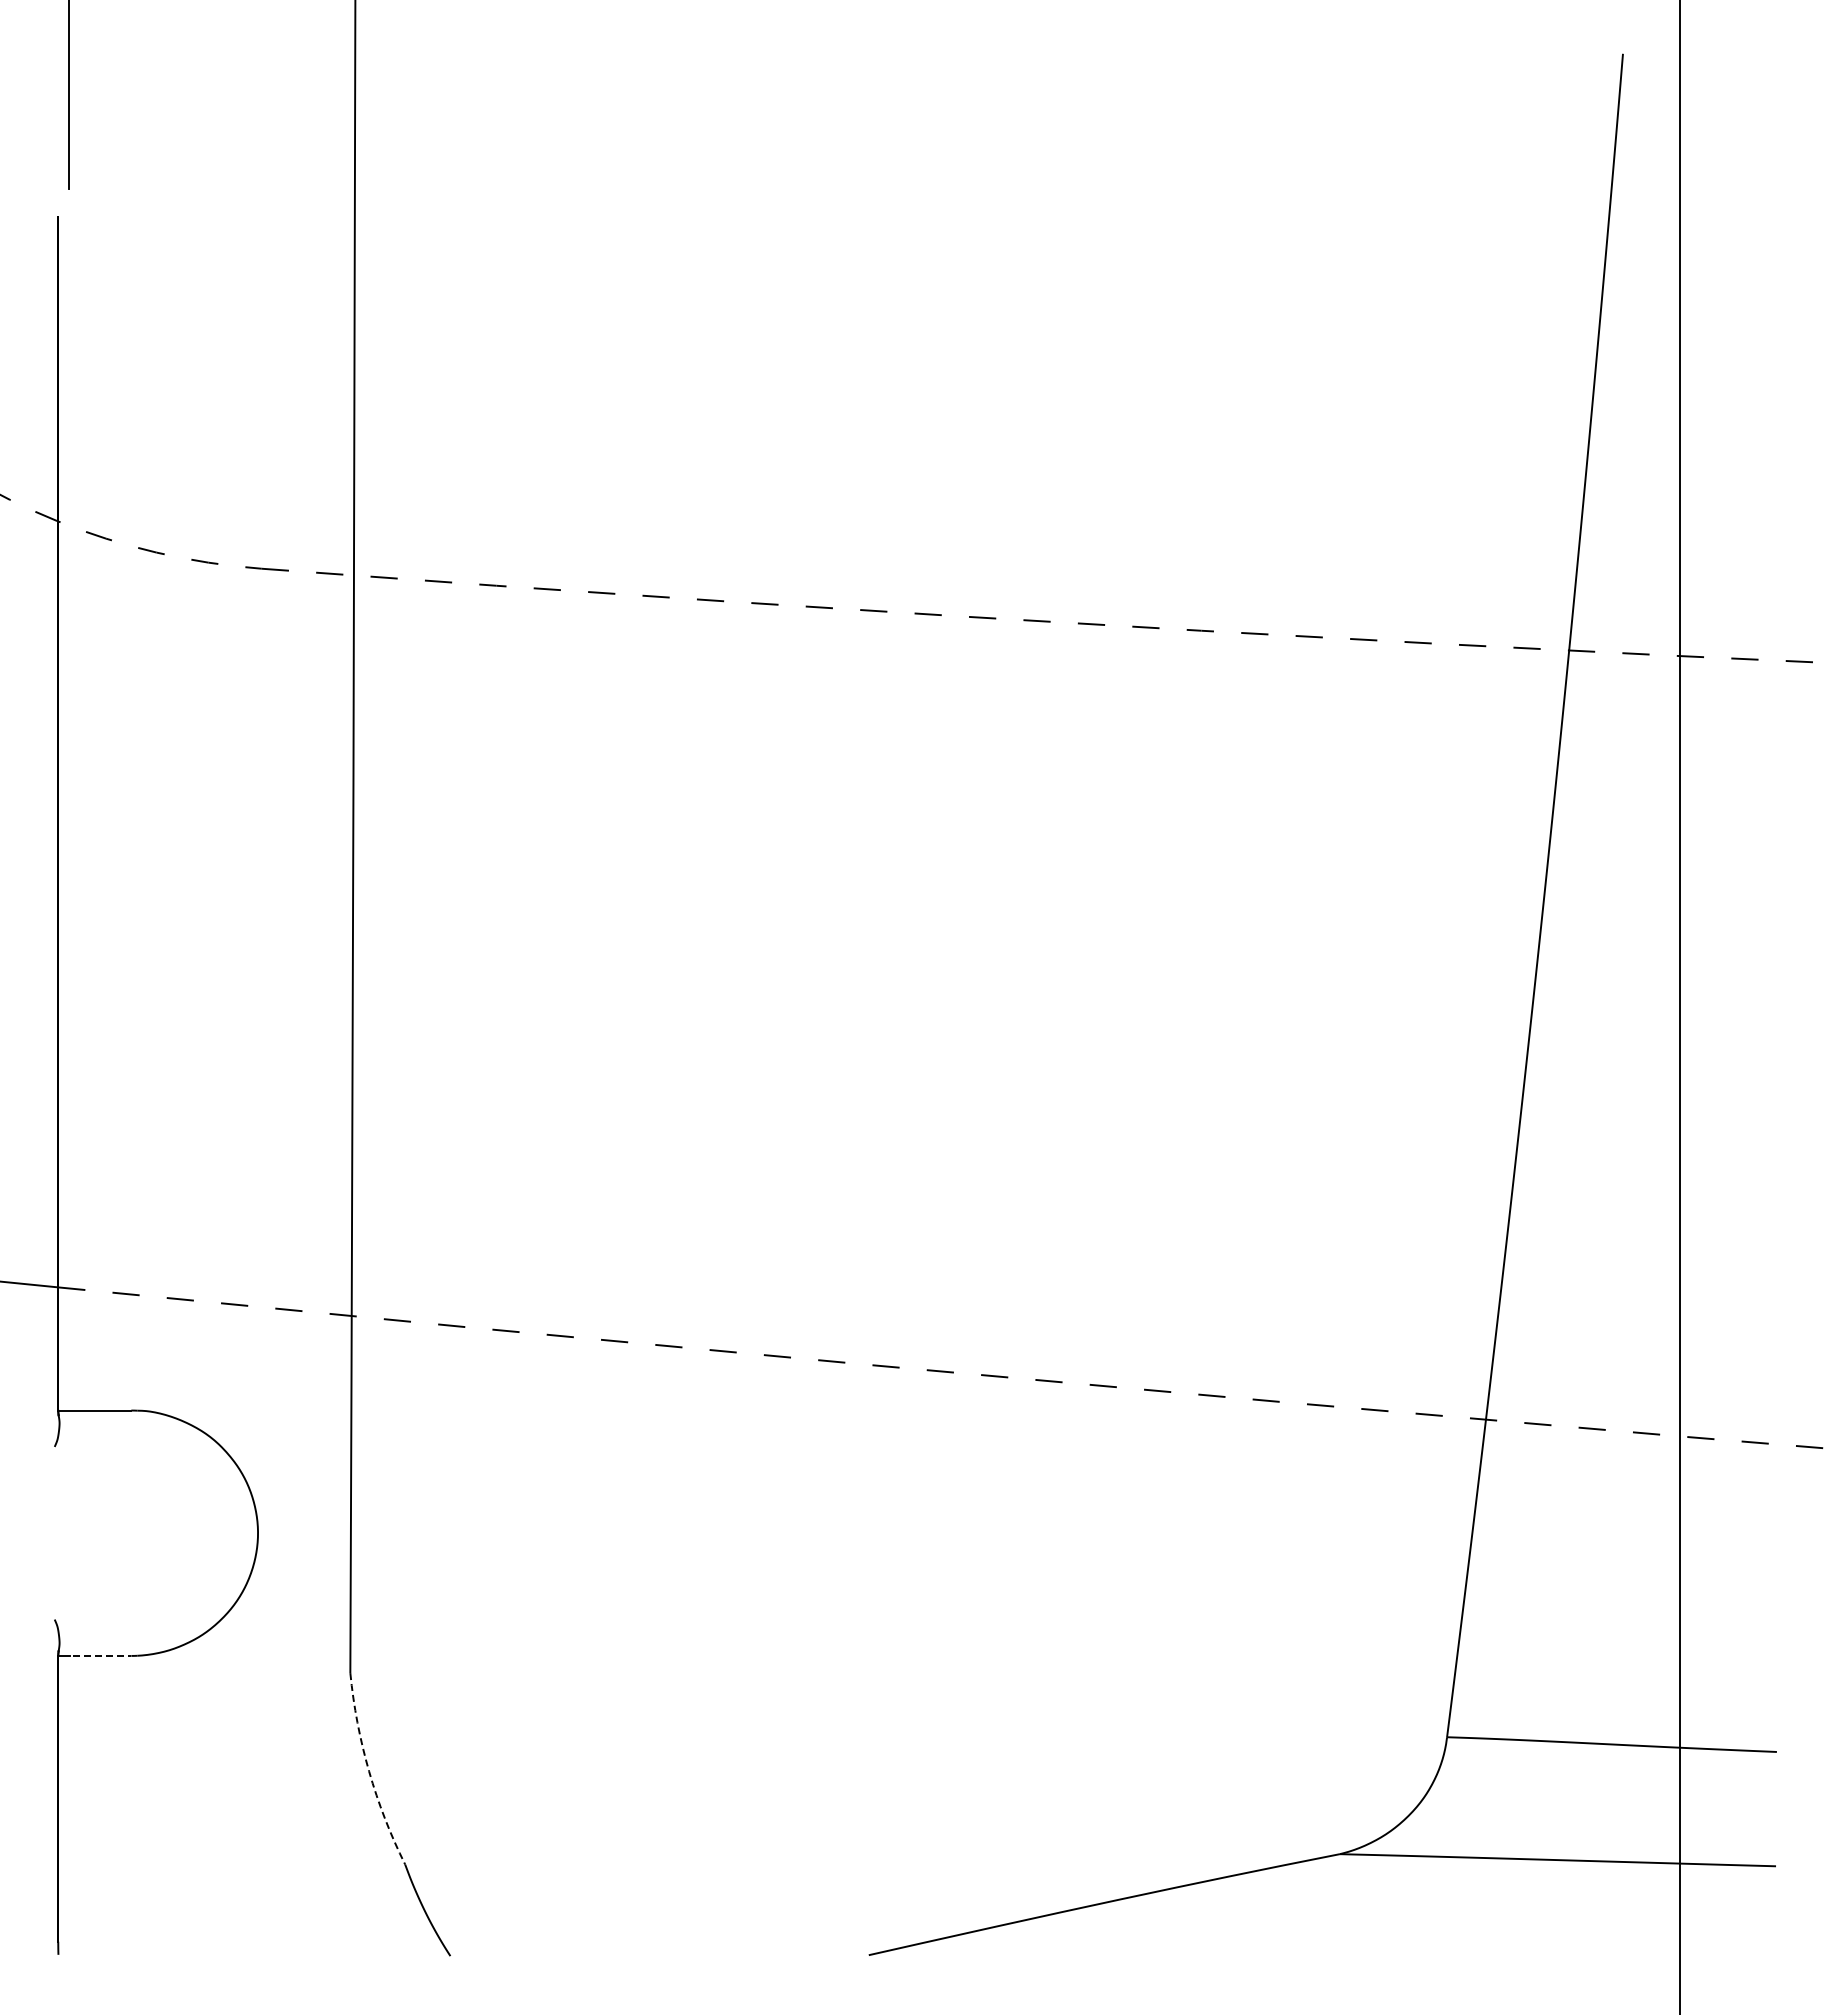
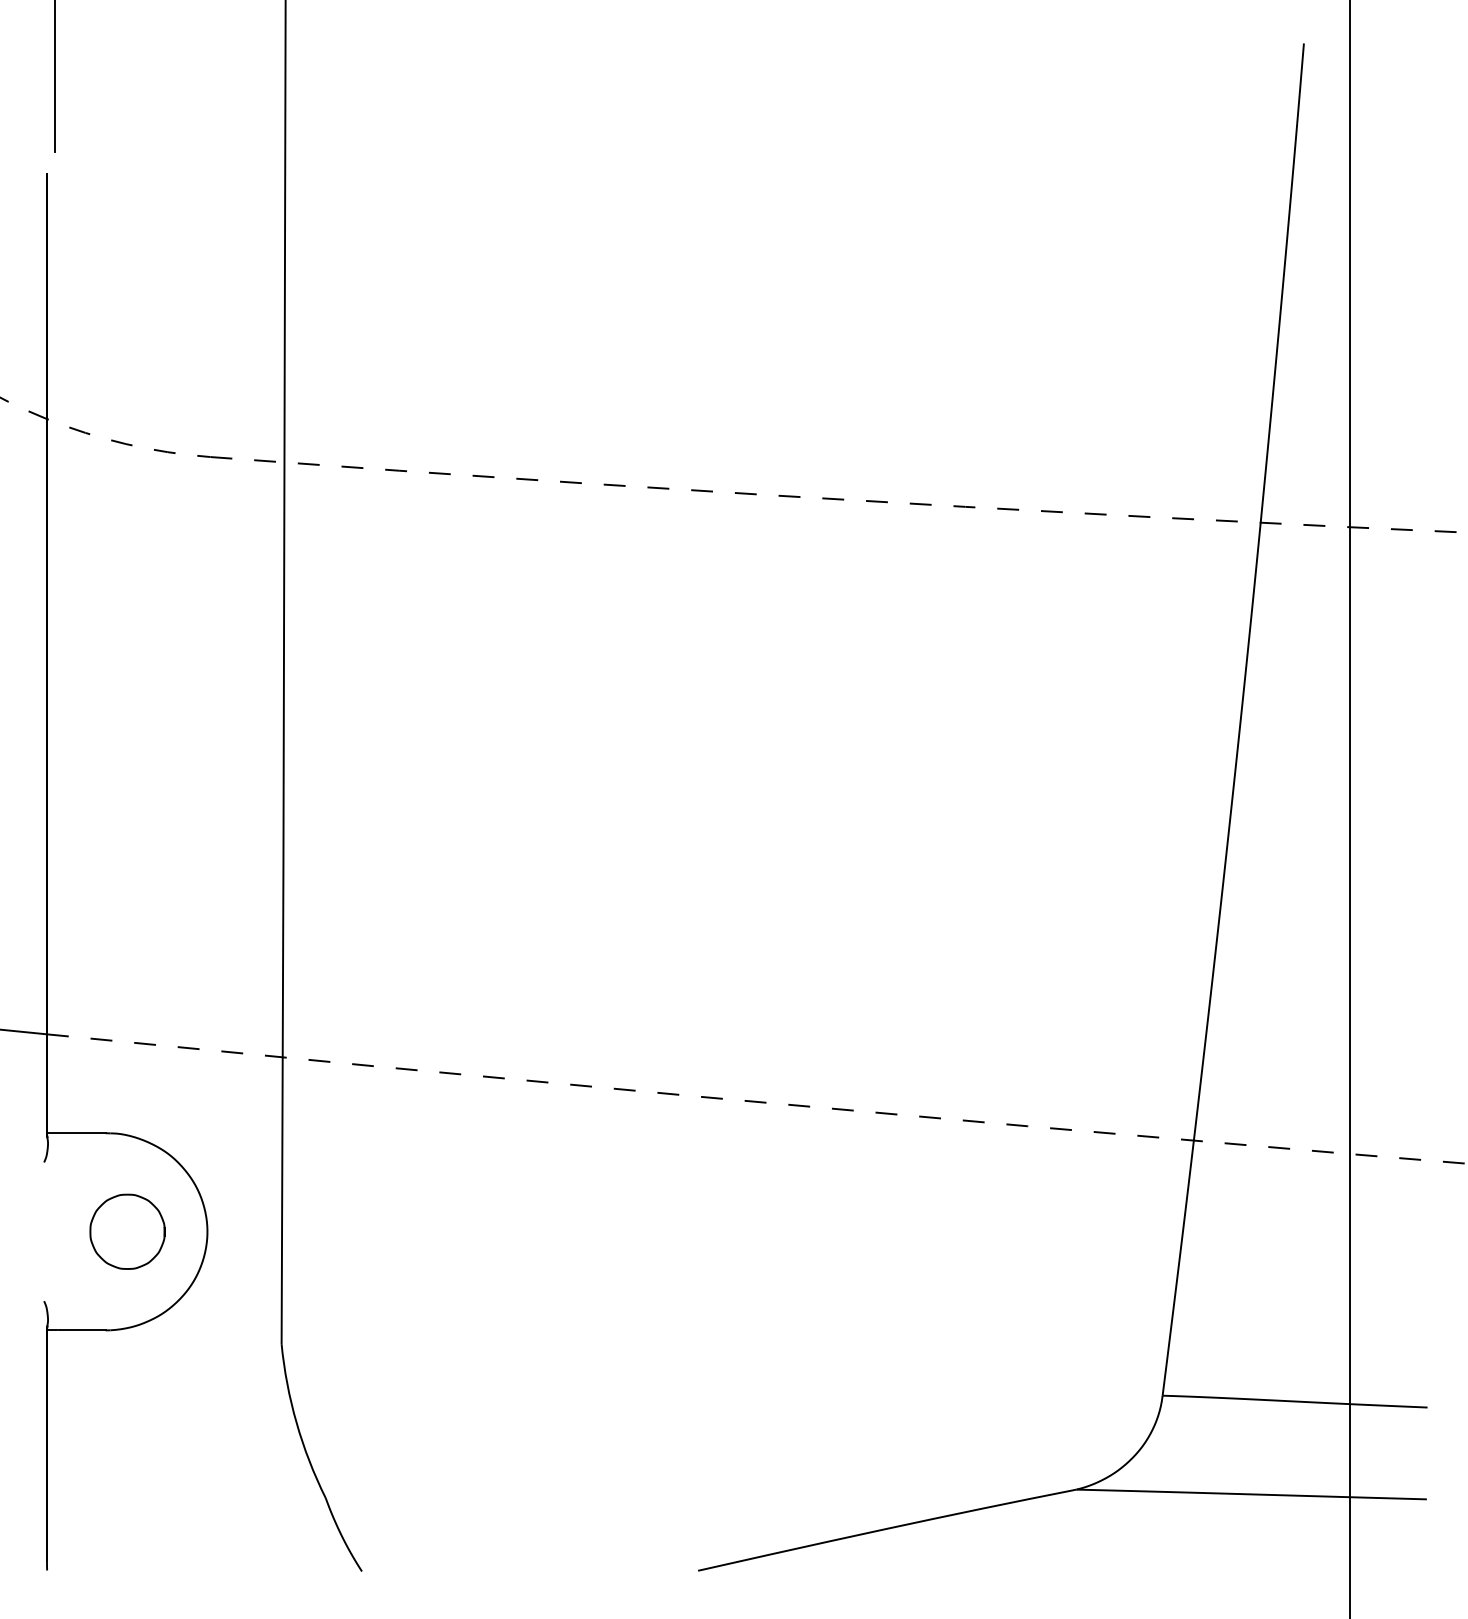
curve: (117, 1551) -> (94, 1246), added
line: (102, 1655) -> (82, 1330), dashed -> solid
arc: (369, 1771) -> (297, 1423), dashed -> solid

